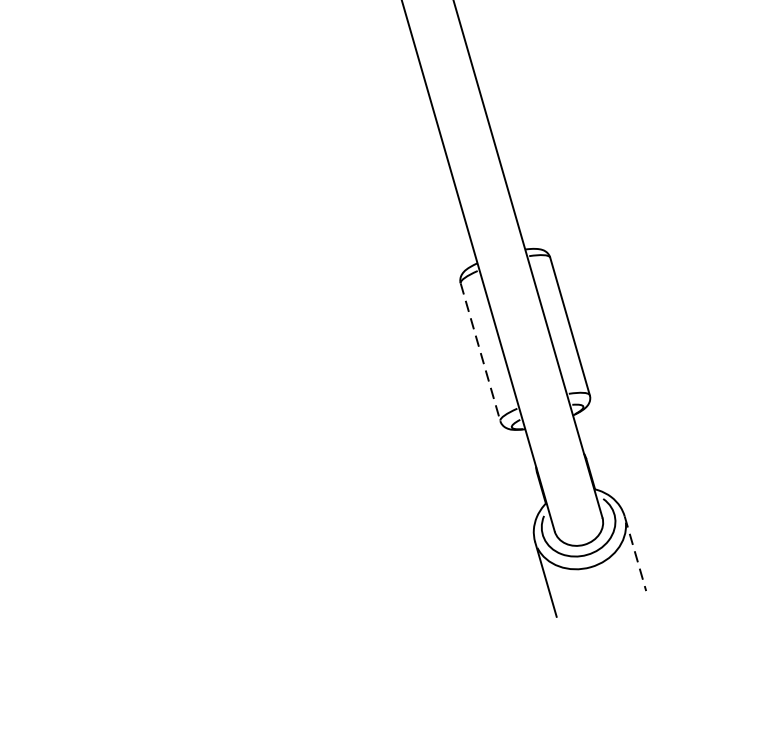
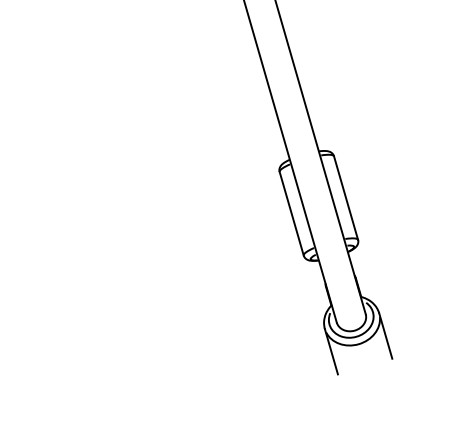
line: (480, 353) -> (291, 214), dashed -> solid
line: (635, 554) -> (385, 336), dashed -> solid

